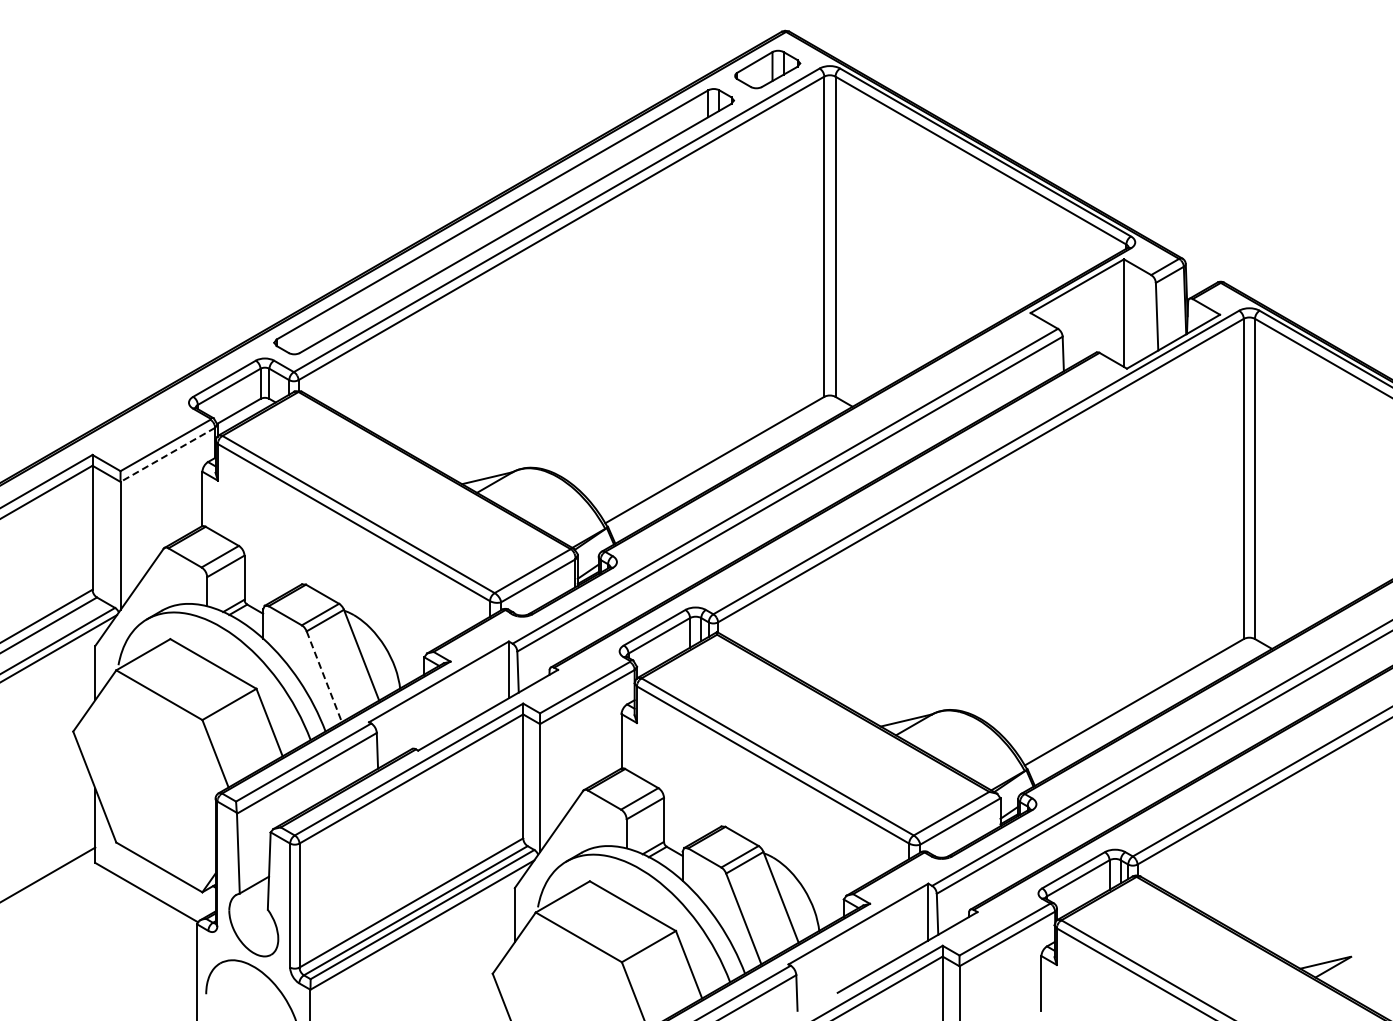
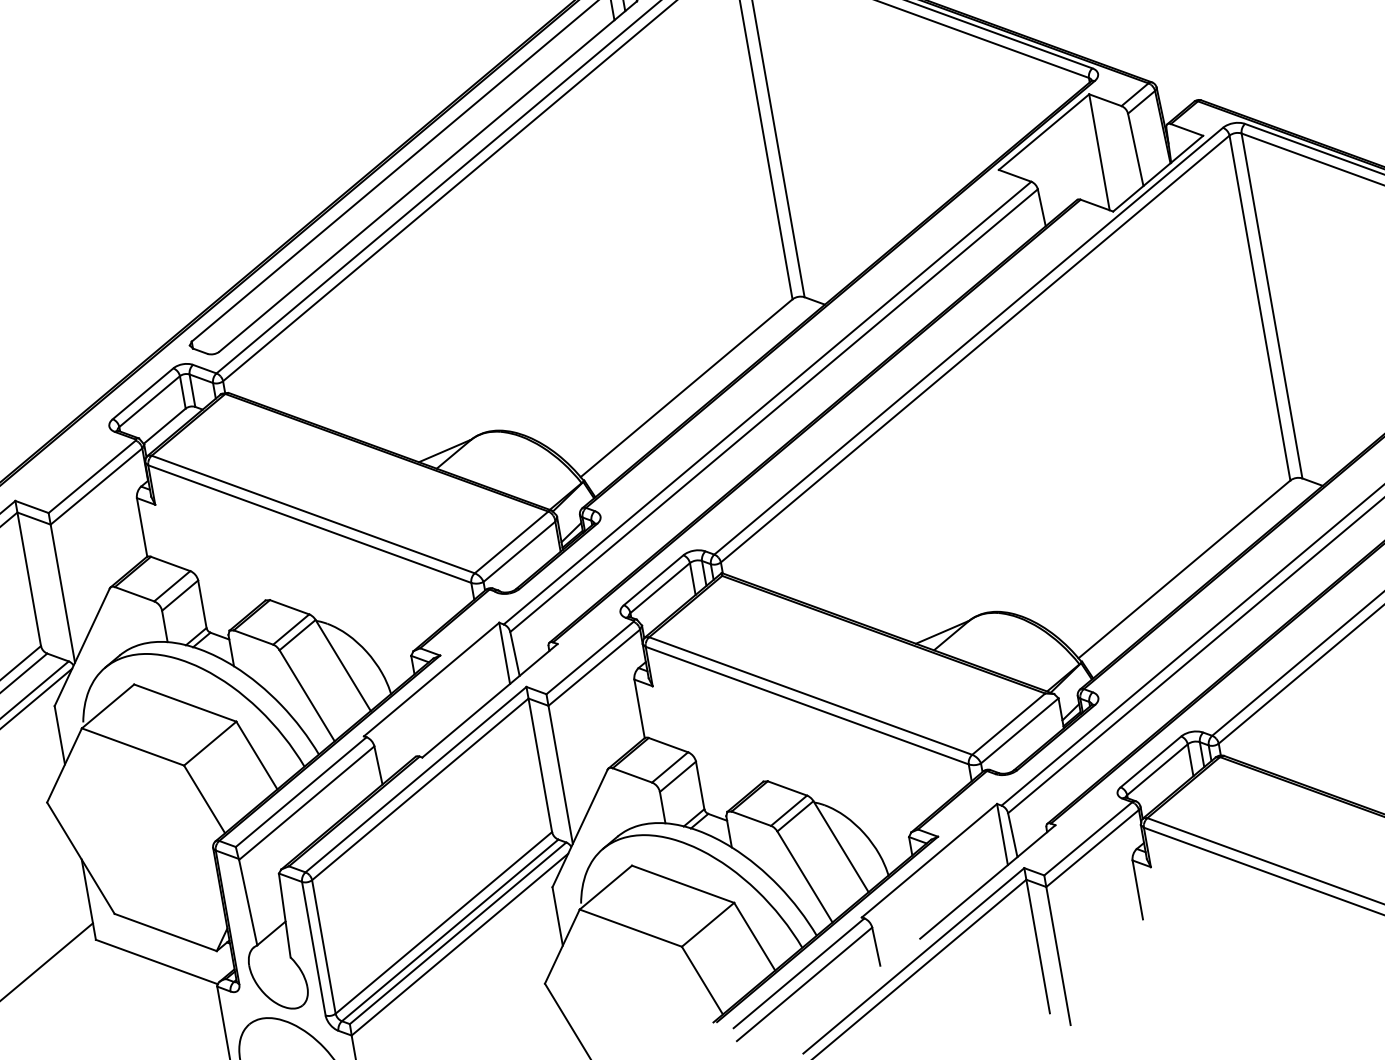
line: (167, 455) -> (96, 487), dashed -> solid
line: (324, 676) -> (307, 695), dashed -> solid

